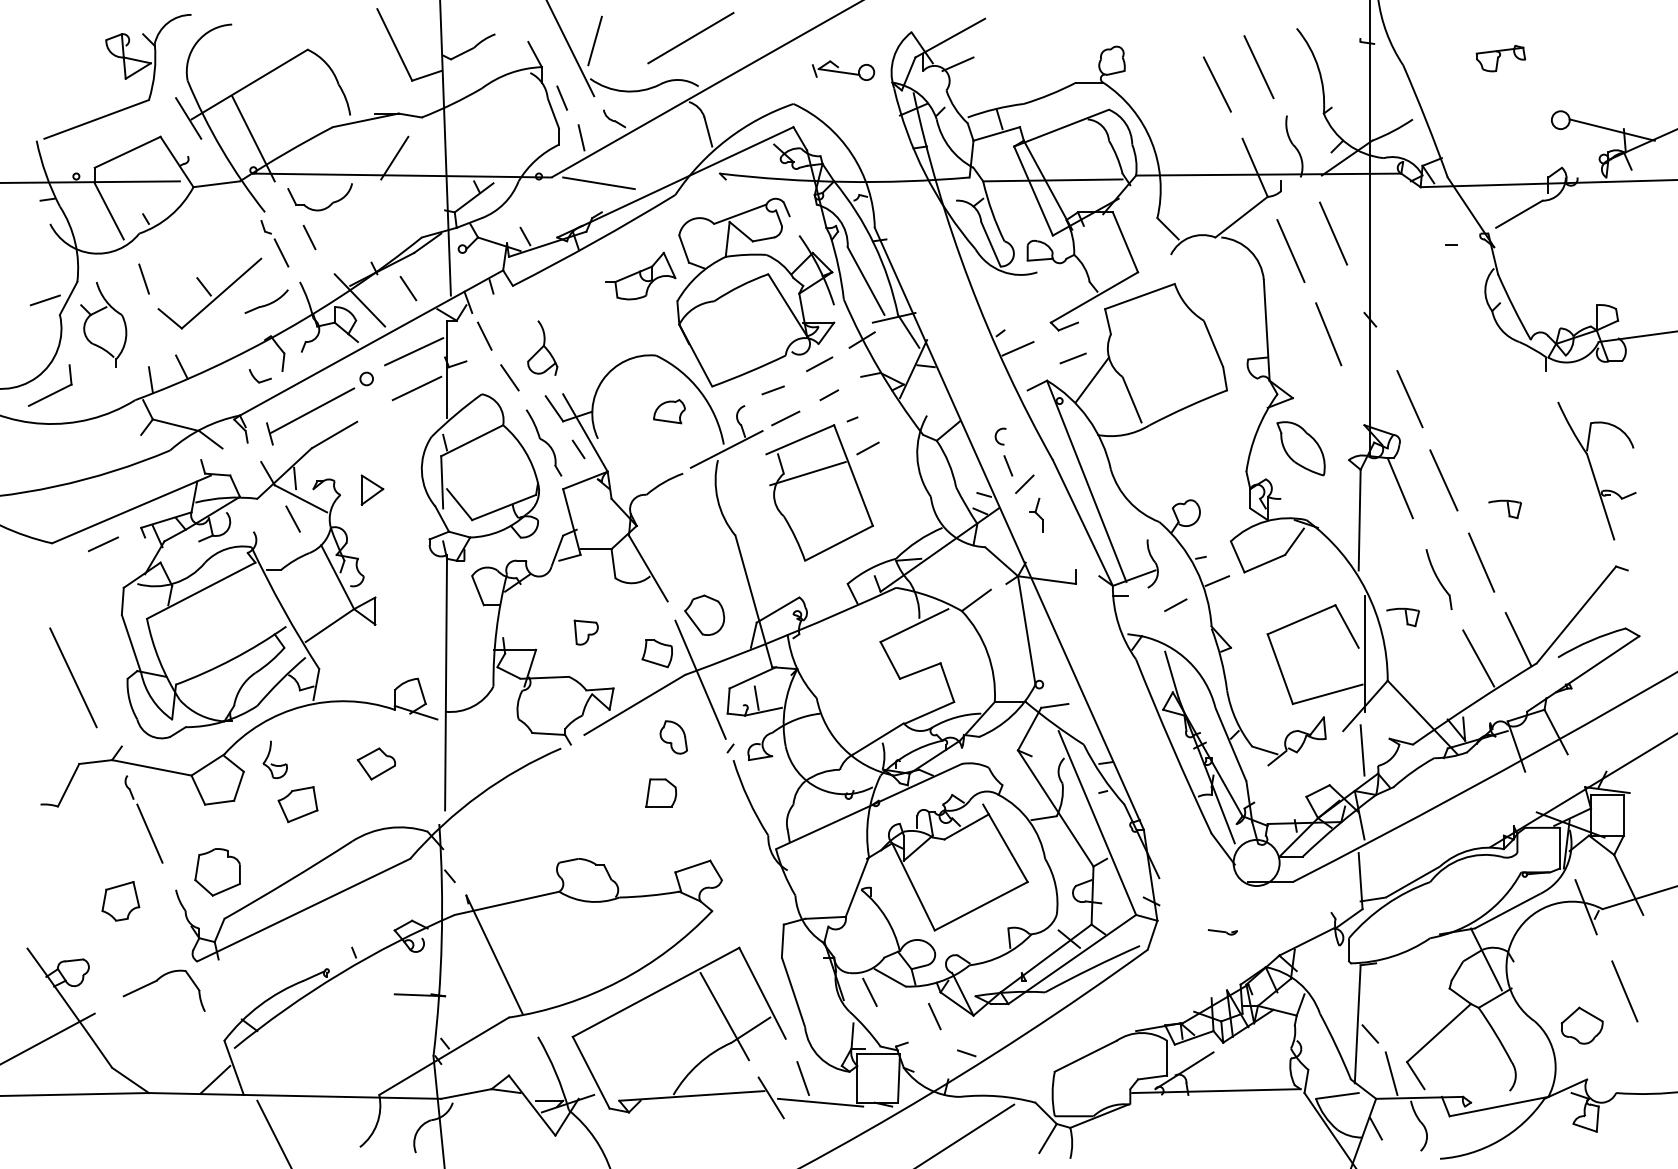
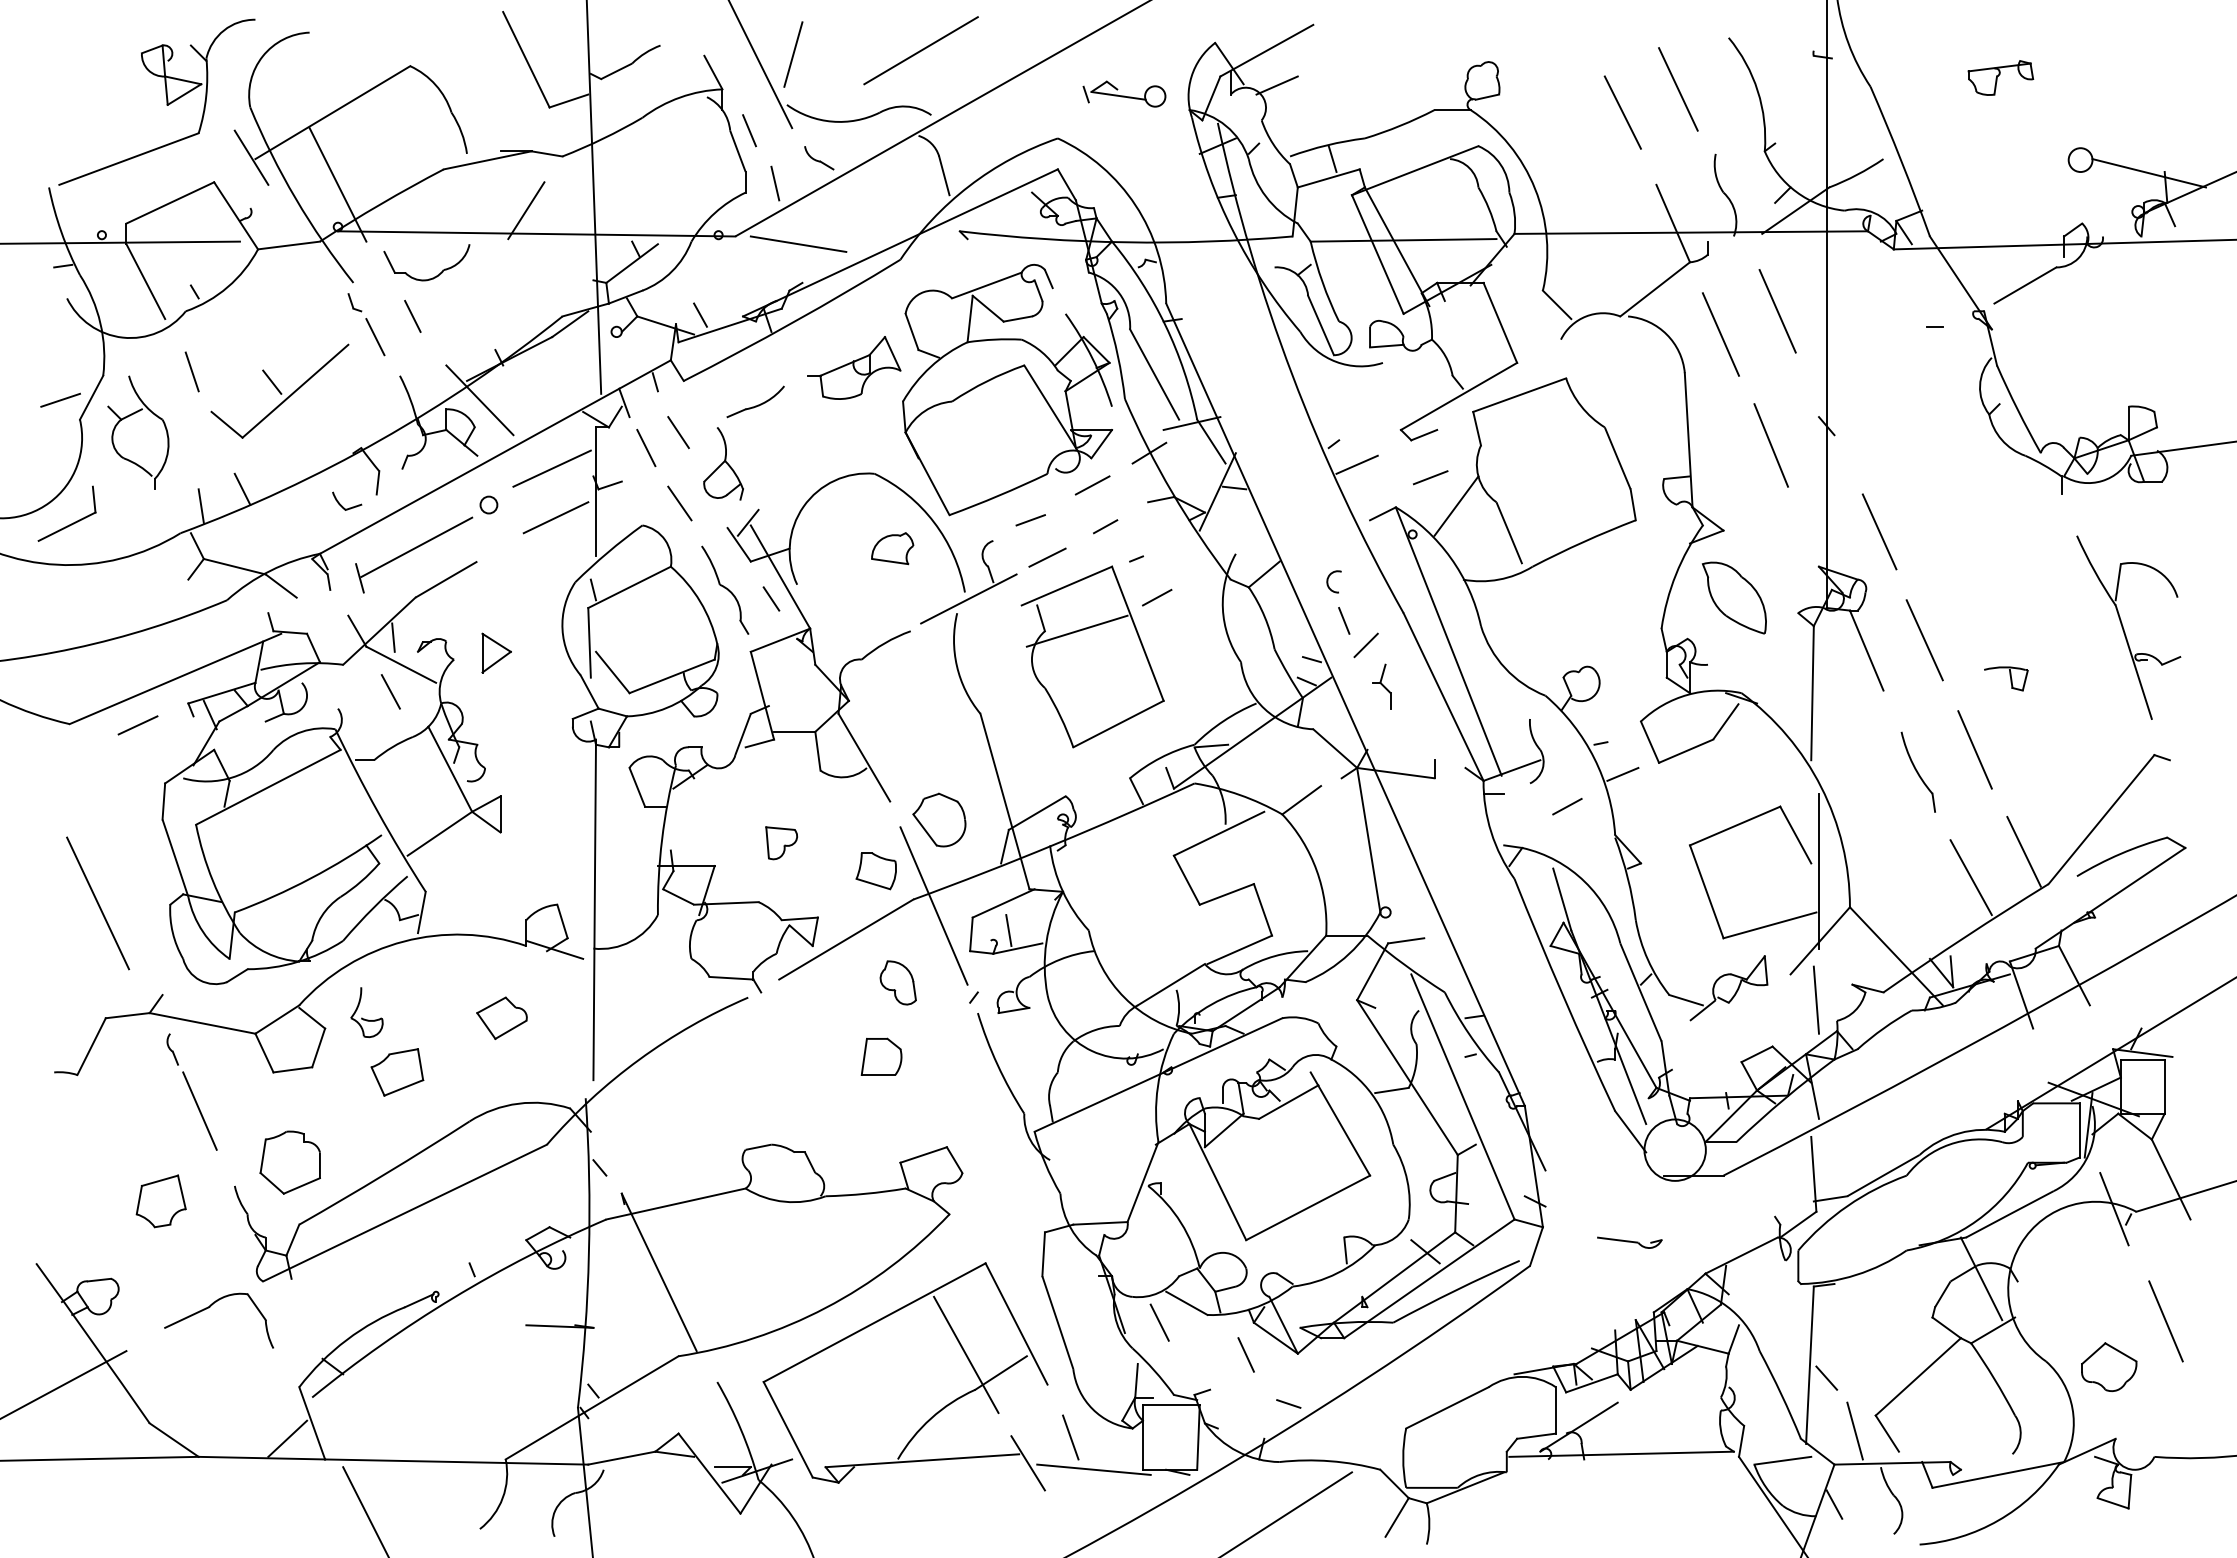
line: (408, 288) -> (678, 432), moved
part: (266, 301) -> (755, 401), moved
line: (560, 392) -> (747, 522), added
part: (1403, 617) -> (1870, 822), removed
part: (1222, 932) -> (1629, 1242), size x1.67

